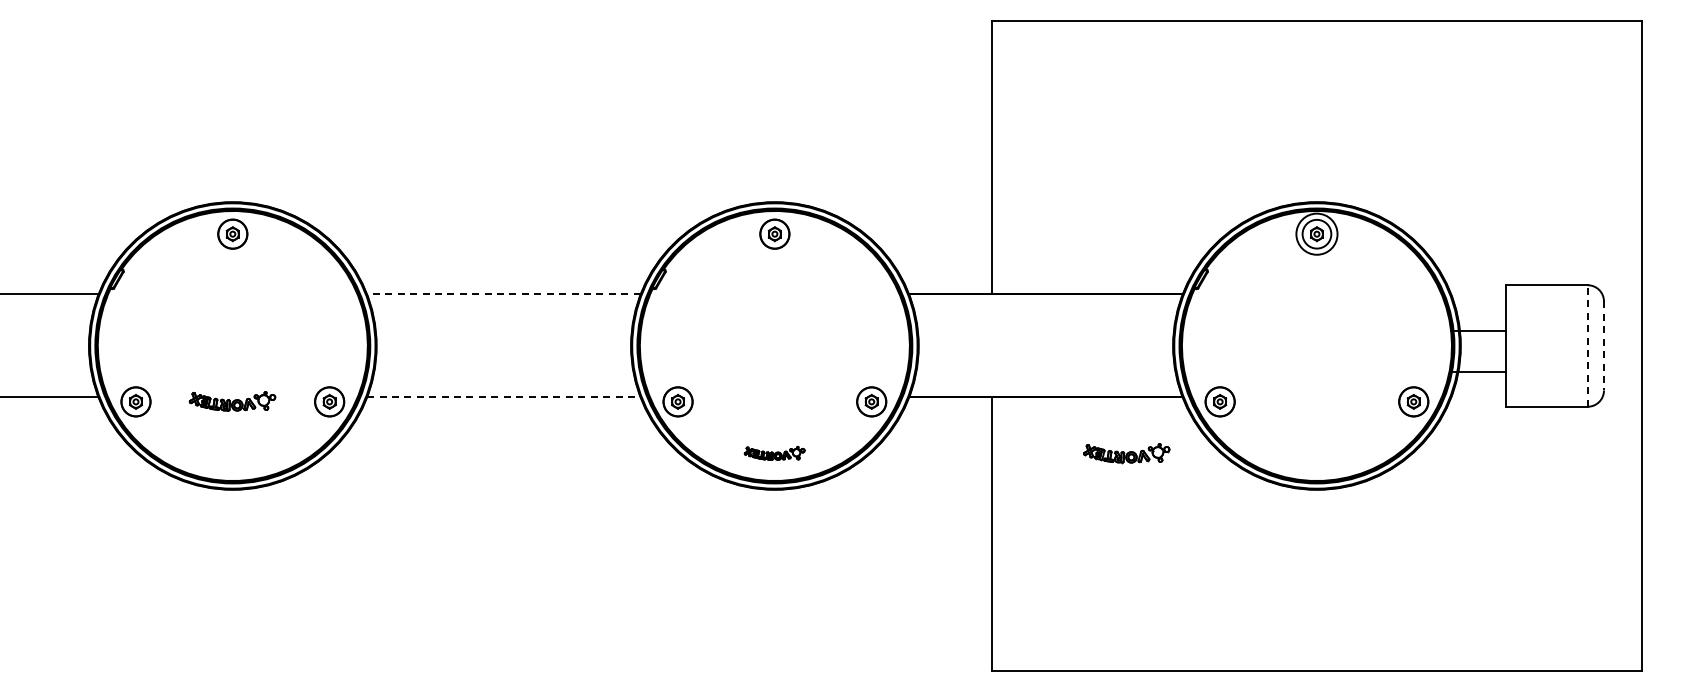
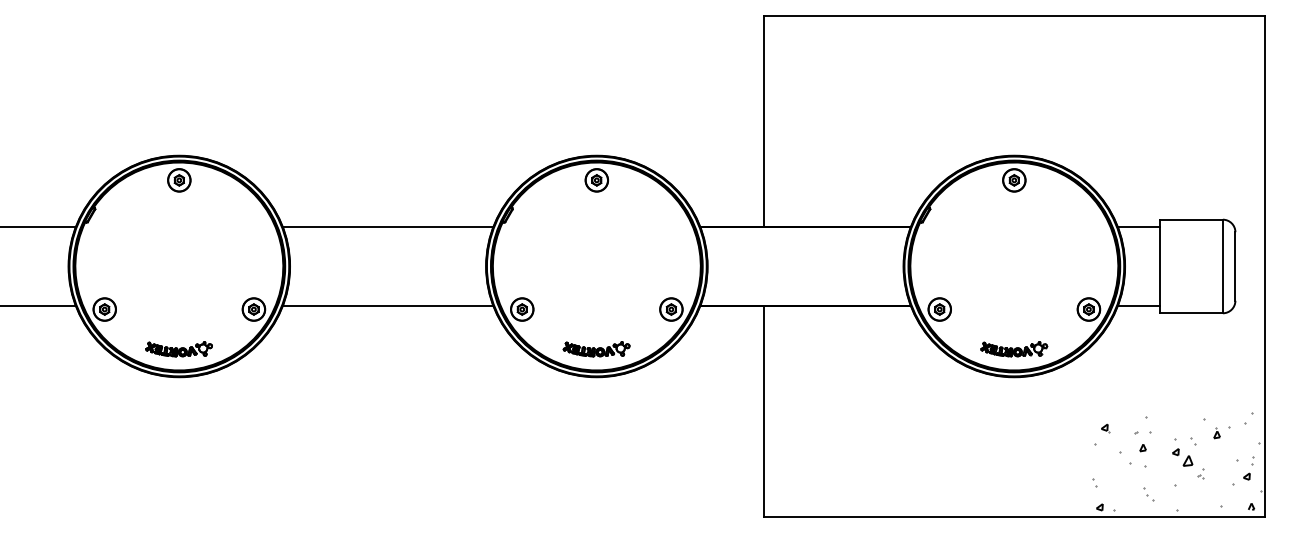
circle: (1316, 233) -> (1013, 179), size x0.71
line: (503, 294) -> (387, 226), dashed -> solid
line: (1478, 331) -> (1138, 226), moved
line: (1587, 345) -> (1222, 266), dashed -> solid
line: (1603, 345) -> (1235, 266), dashed -> solid
line: (1478, 372) -> (1138, 306), moved
line: (503, 397) -> (387, 306), dashed -> solid
part: (232, 401) -> (179, 349), moved
part: (774, 453) -> (596, 349), size x1.43
part: (1126, 453) -> (1013, 349), moved
hatch: (1527, 599) -> (1176, 461), added

